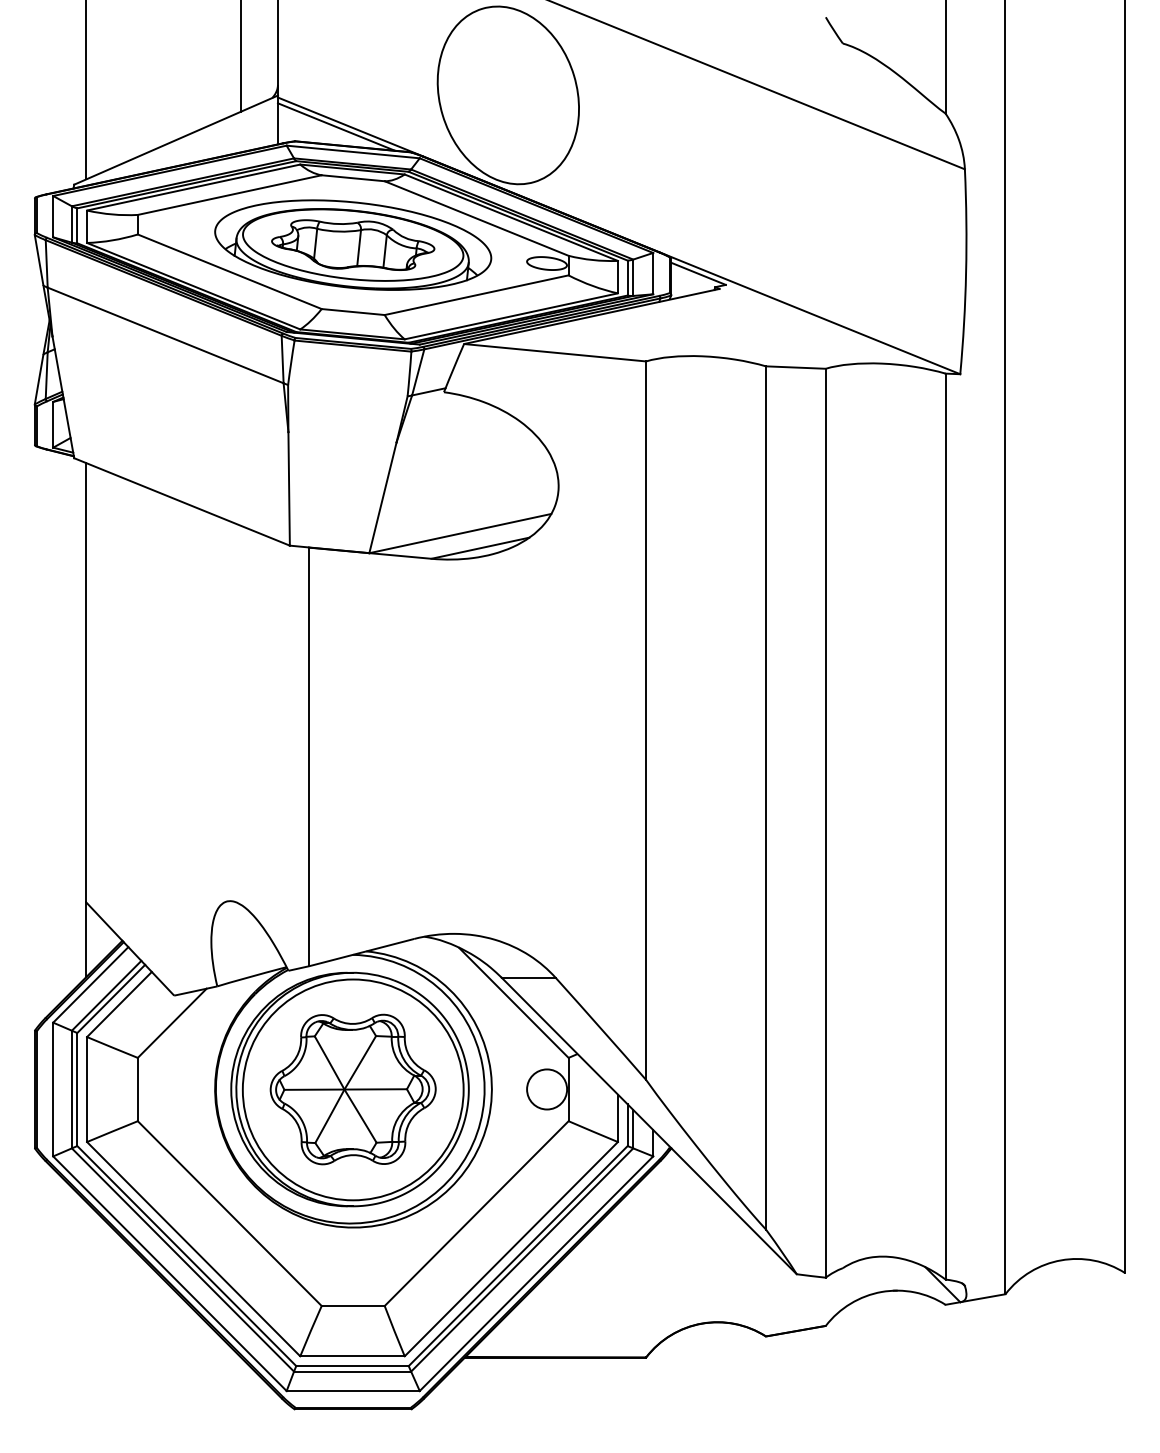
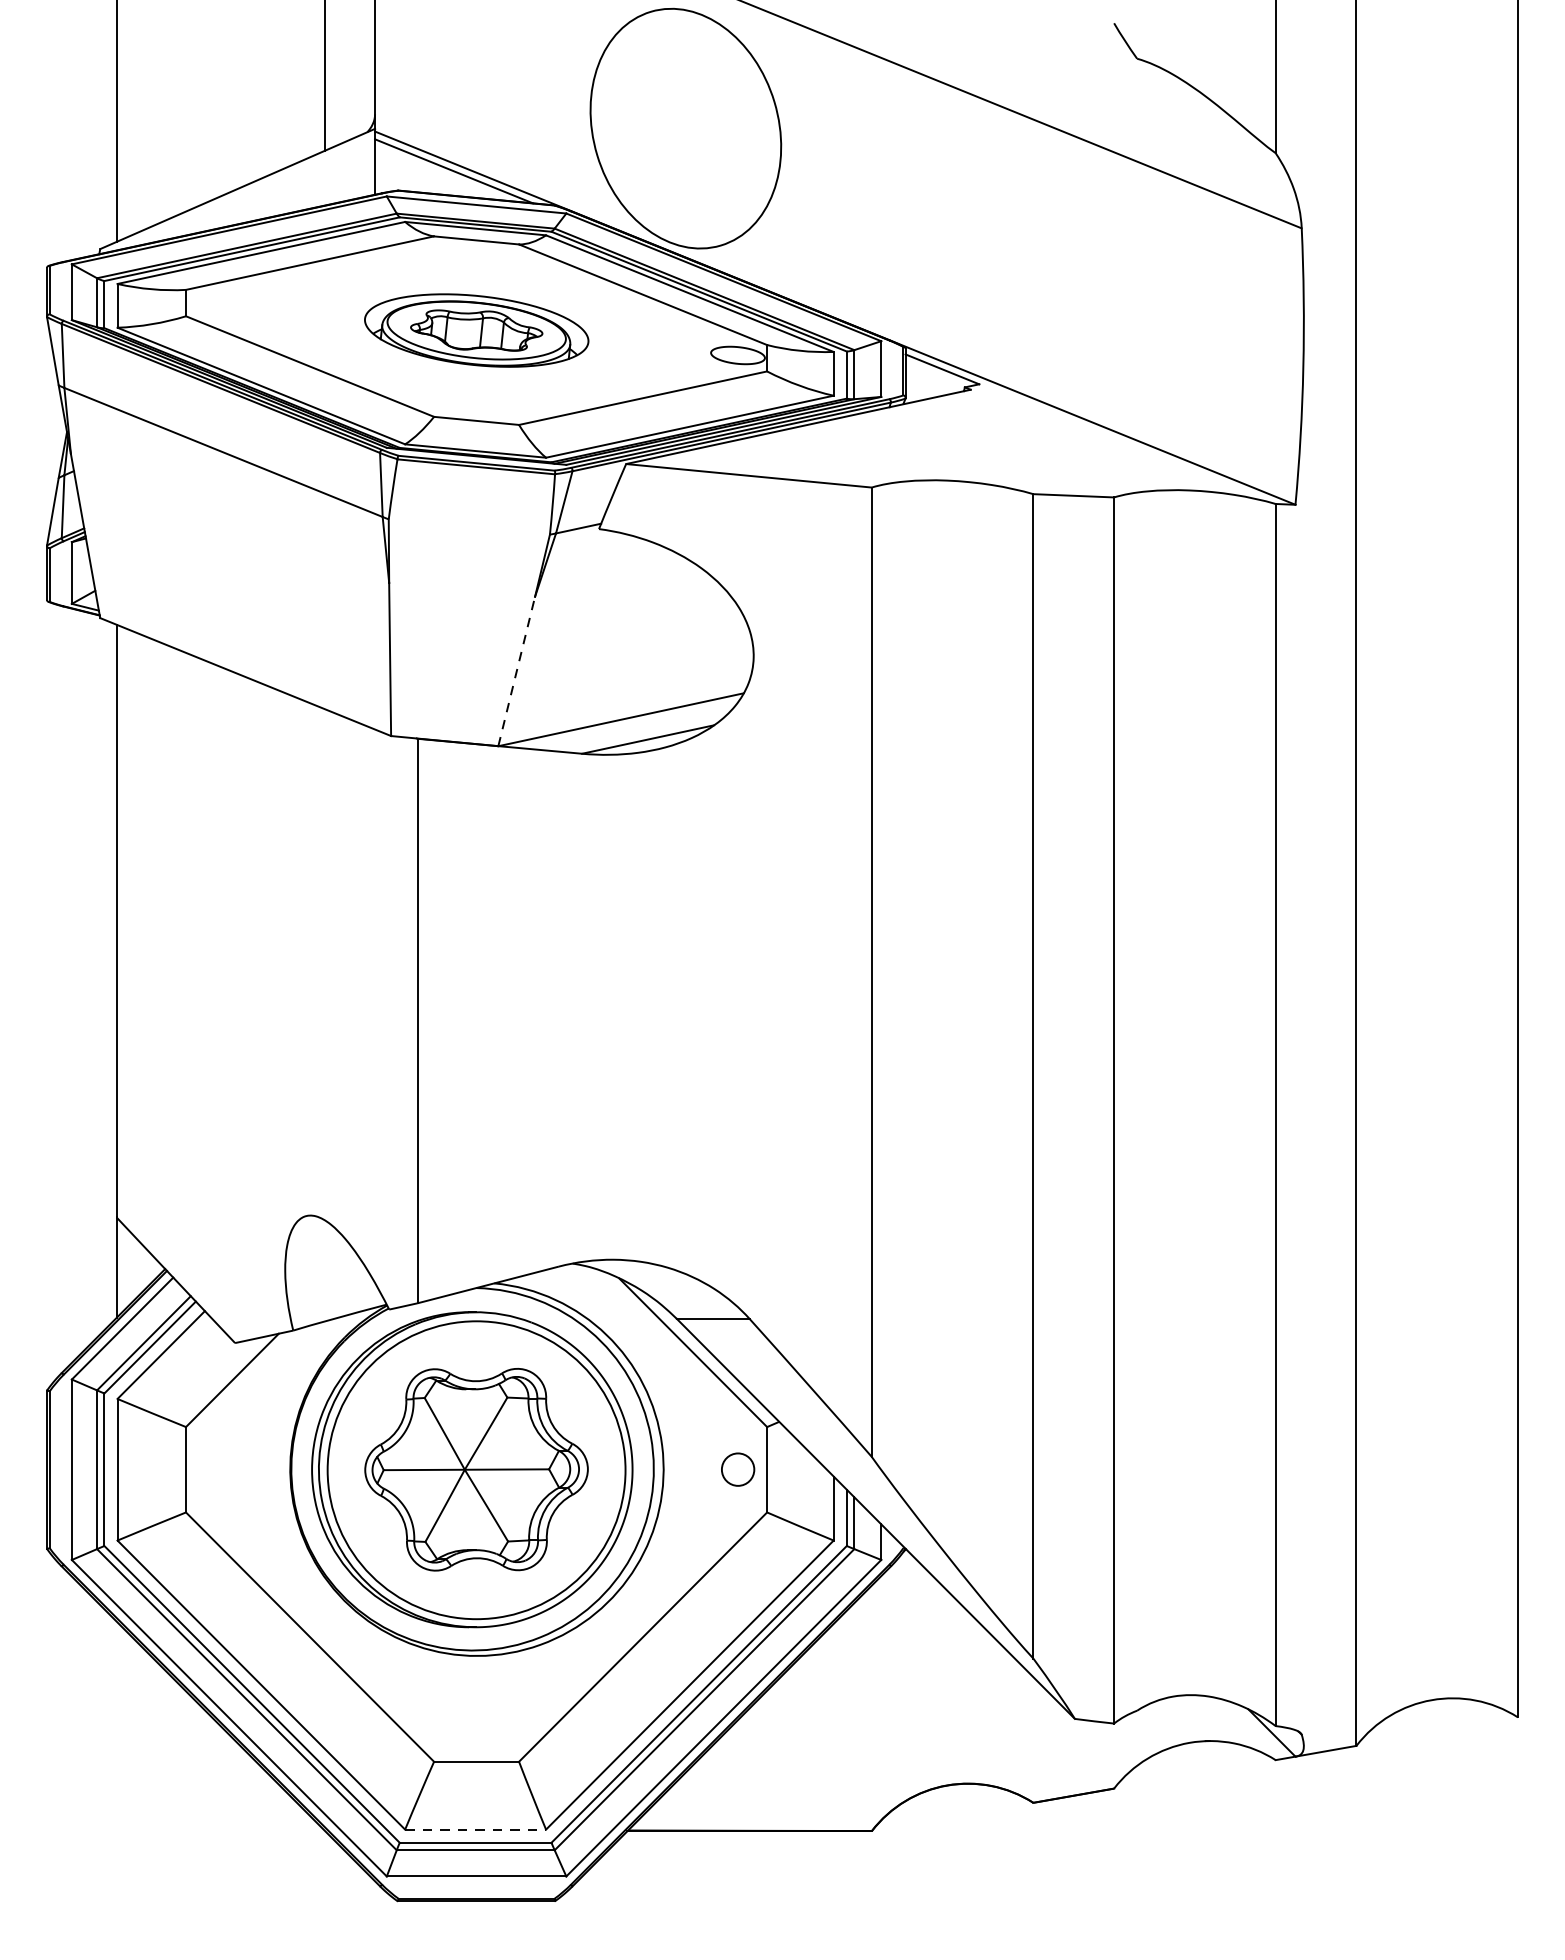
part: (353, 244) -> (476, 329), size x0.6
line: (383, 497) -> (517, 671), solid -> dashed
circle: (547, 1089) -> (738, 1469), size x0.6
line: (353, 1356) -> (476, 1829), solid -> dashed

